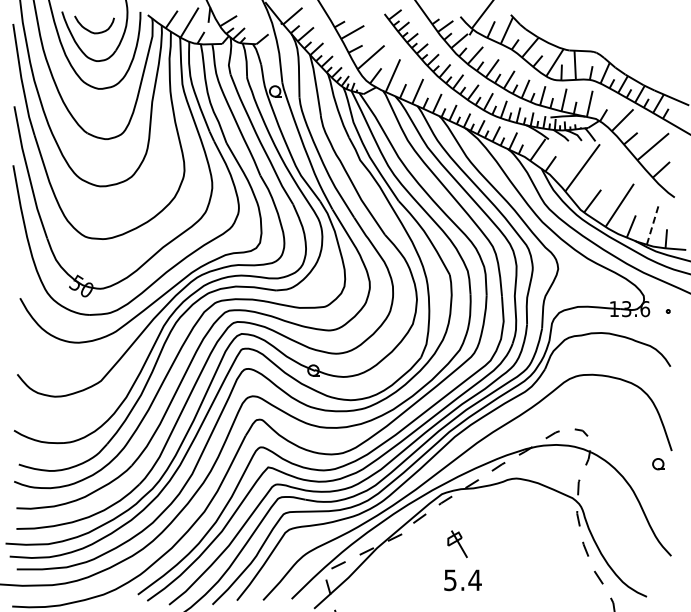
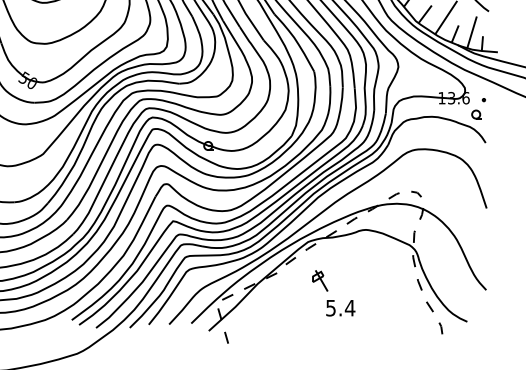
line: (653, 223) -> (472, 31), dashed -> solid
part: (658, 464) -> (476, 114), moved
text: (462, 580) -> (340, 308), moved

